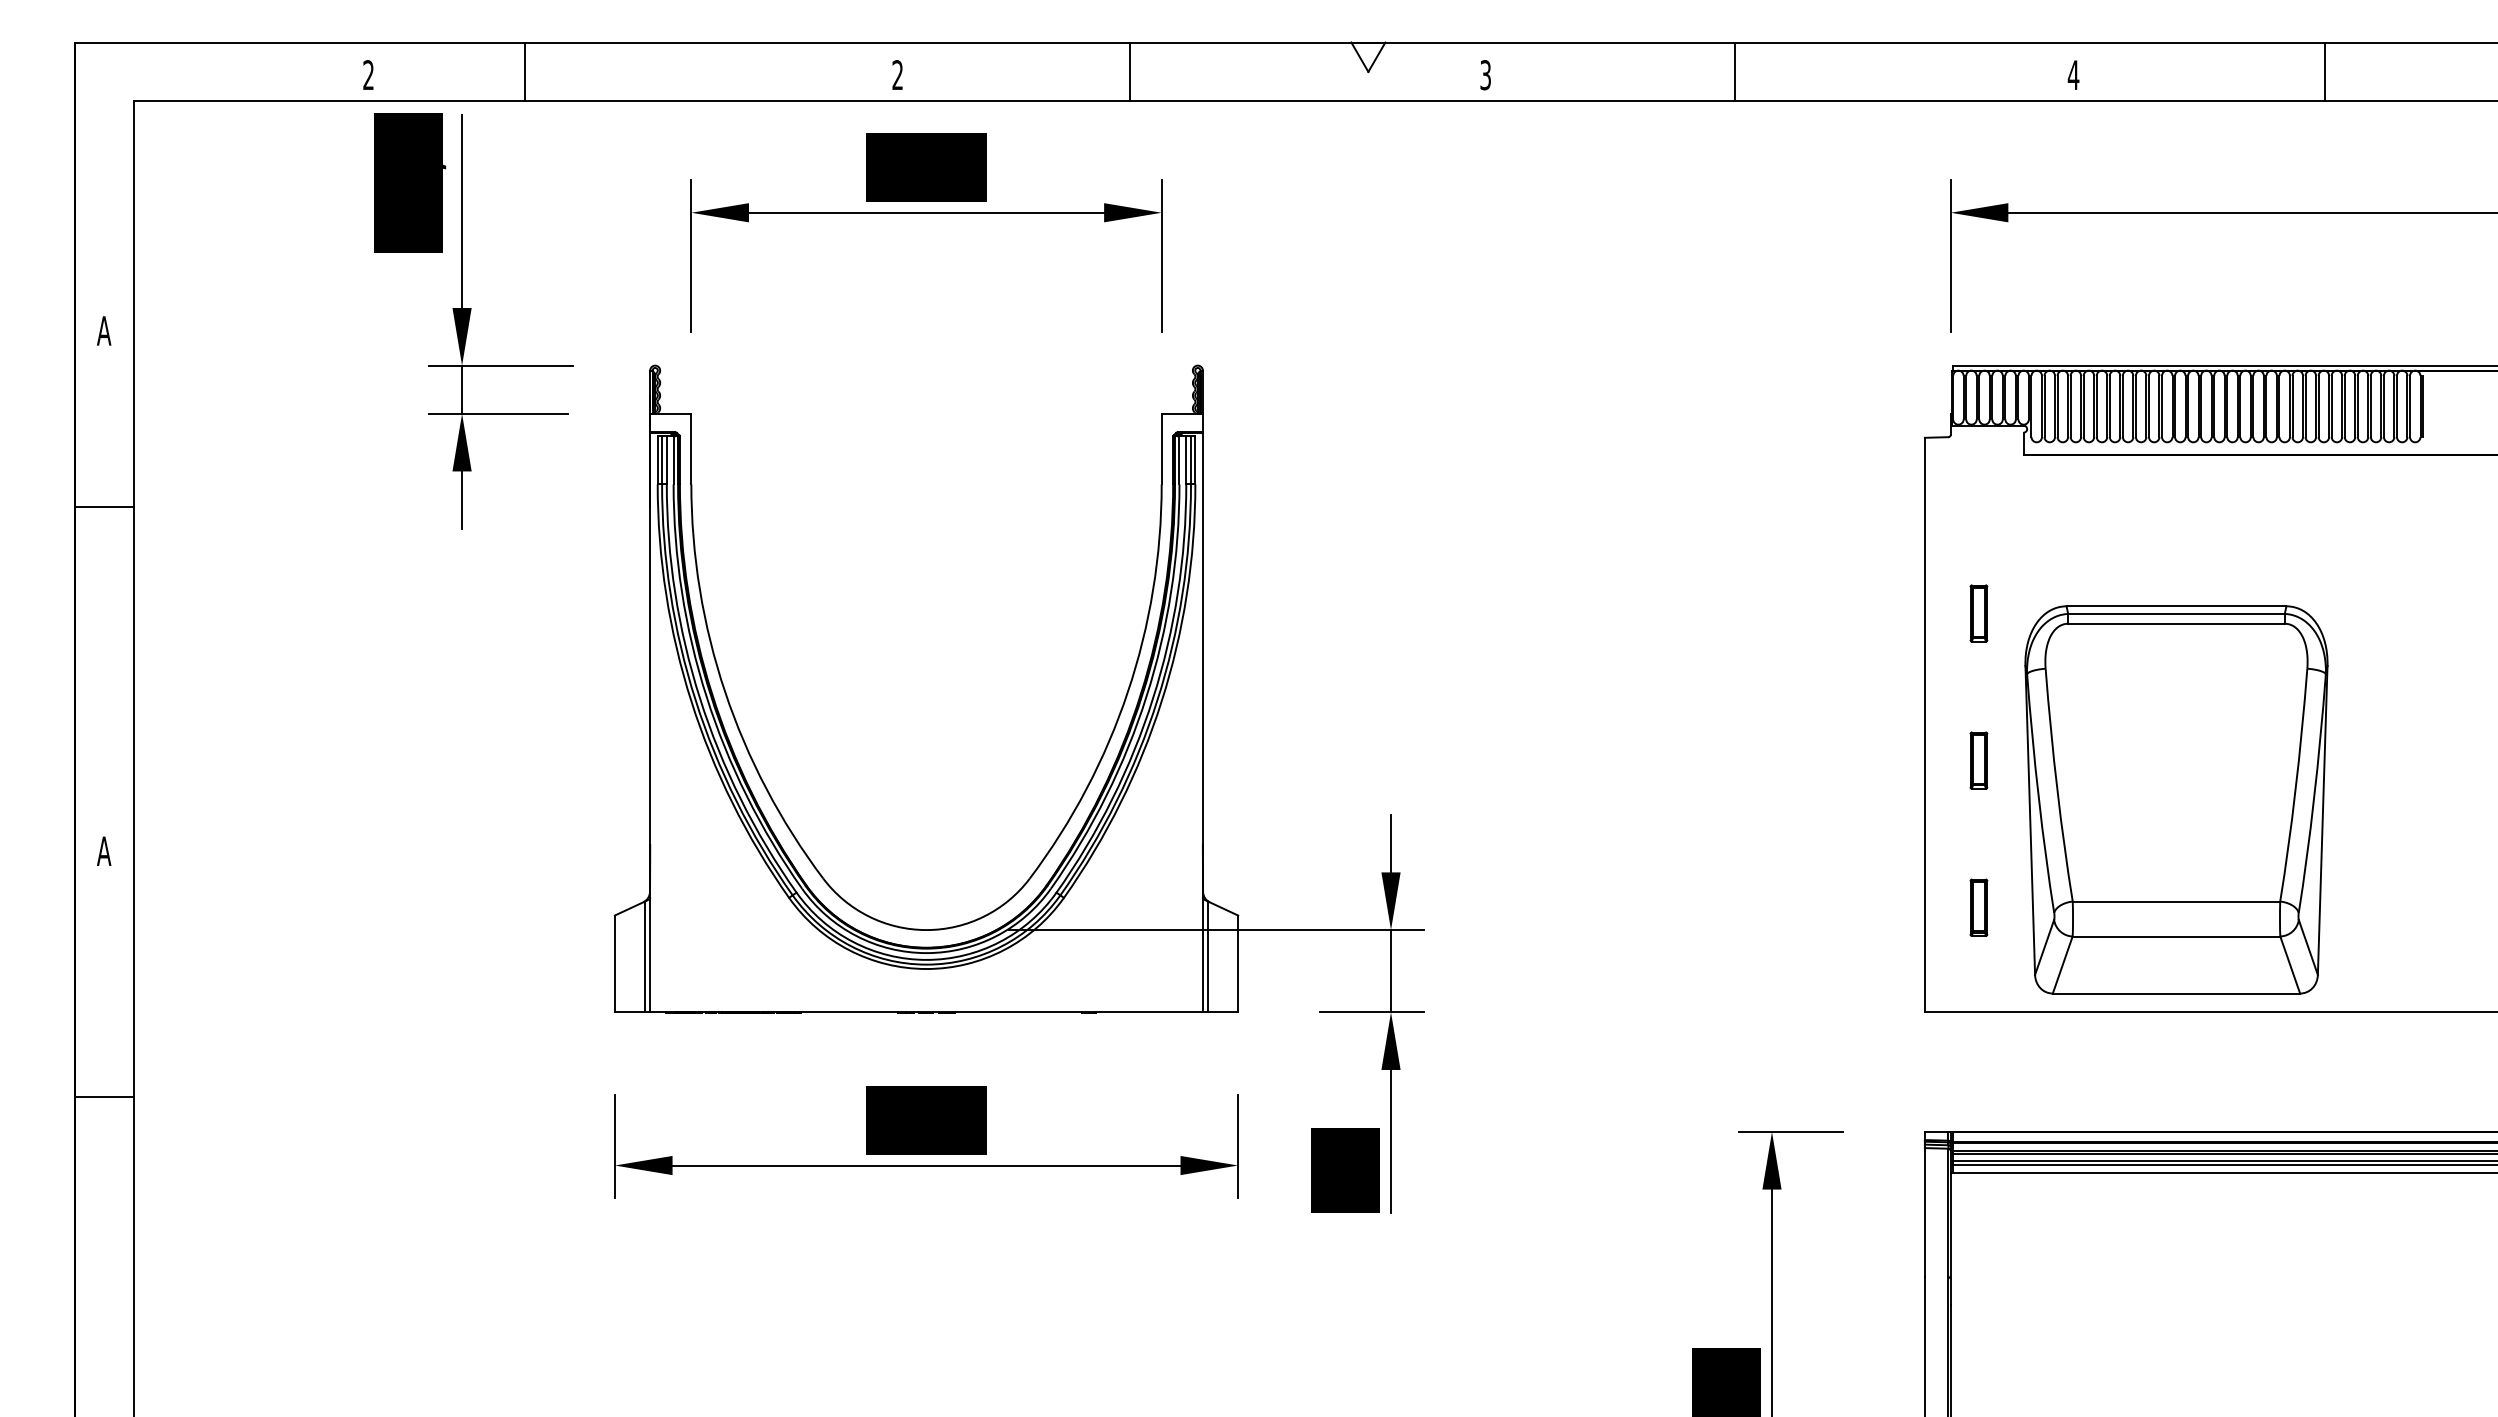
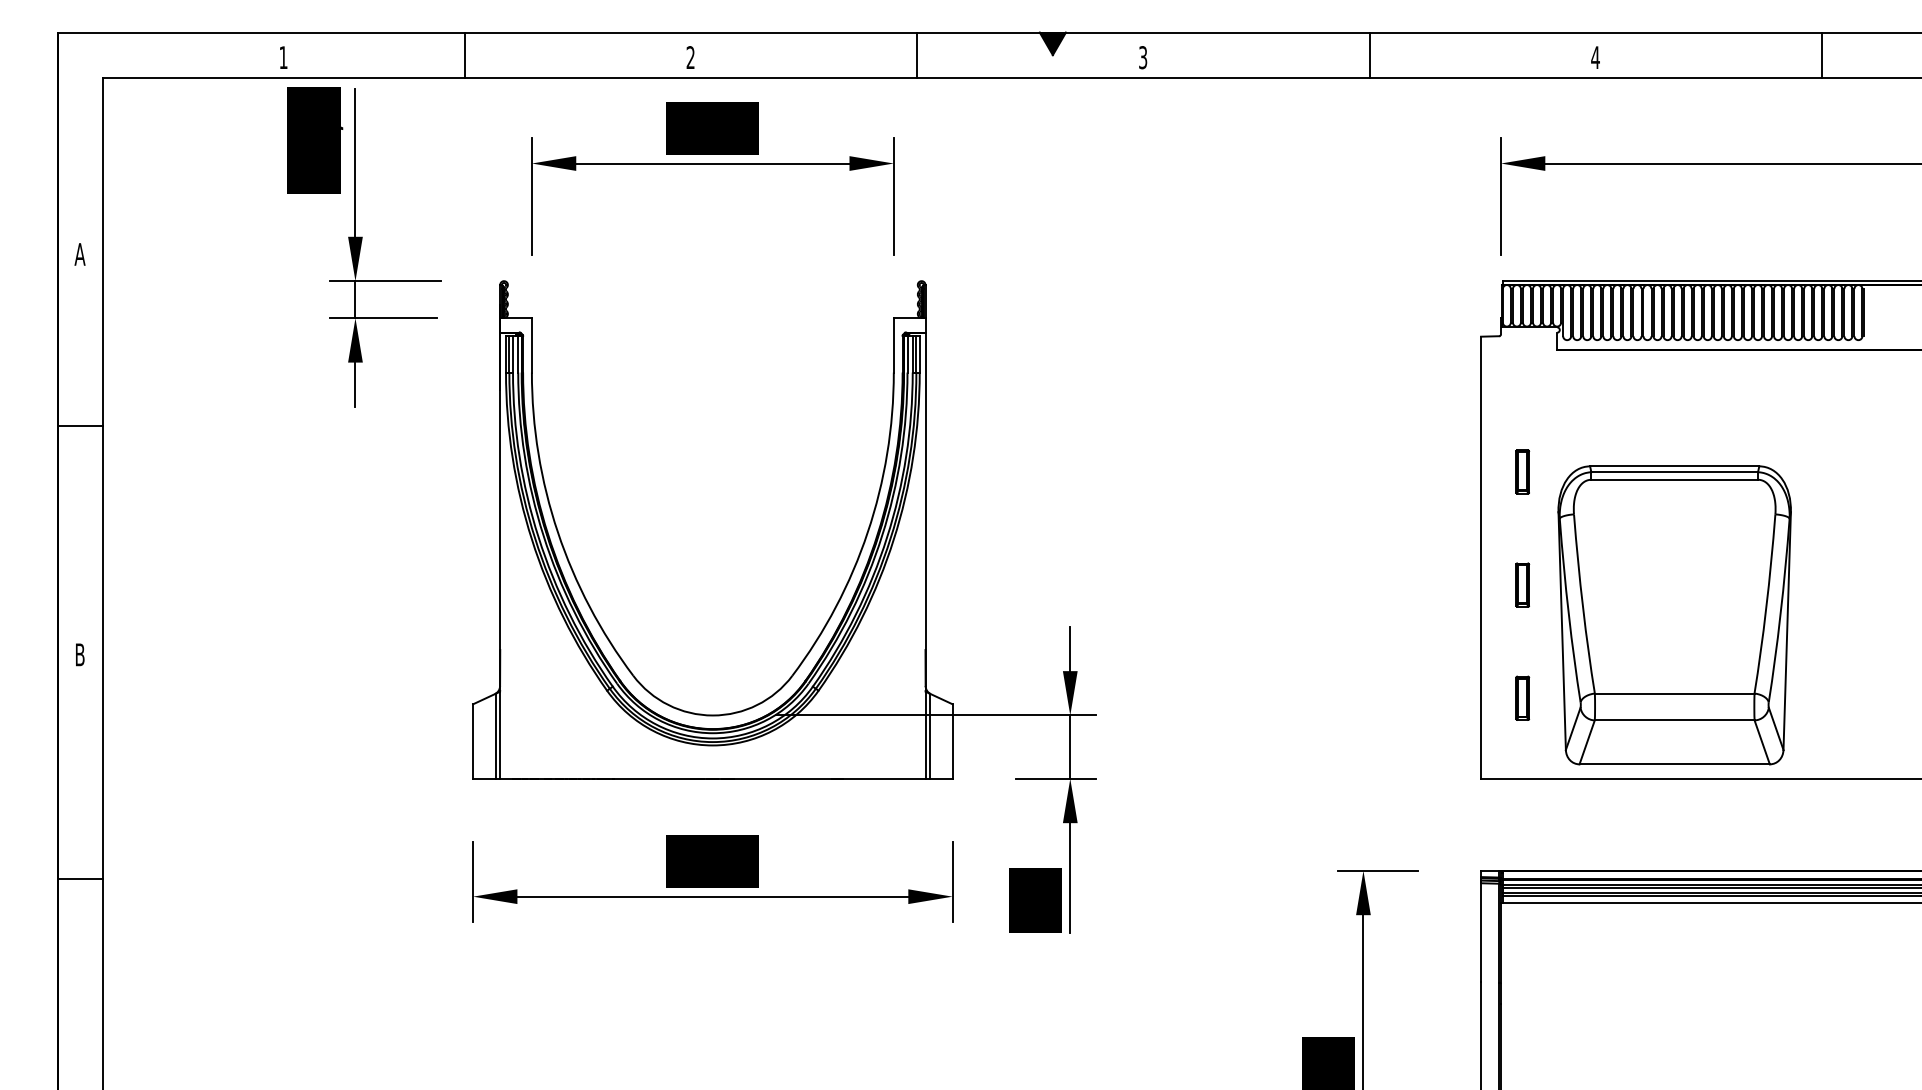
fill: (1368, 56) -> (1052, 43), added
line: (525, 71) -> (465, 54), moved
line: (1130, 71) -> (917, 54), moved
line: (1734, 71) -> (1369, 54), moved
line: (2324, 71) -> (1821, 54), moved
text: (368, 74) -> (283, 57), 2 -> 1
line: (103, 507) -> (79, 426), moved
text: (104, 850) -> (80, 654), A -> B
line: (103, 1096) -> (79, 878), moved

